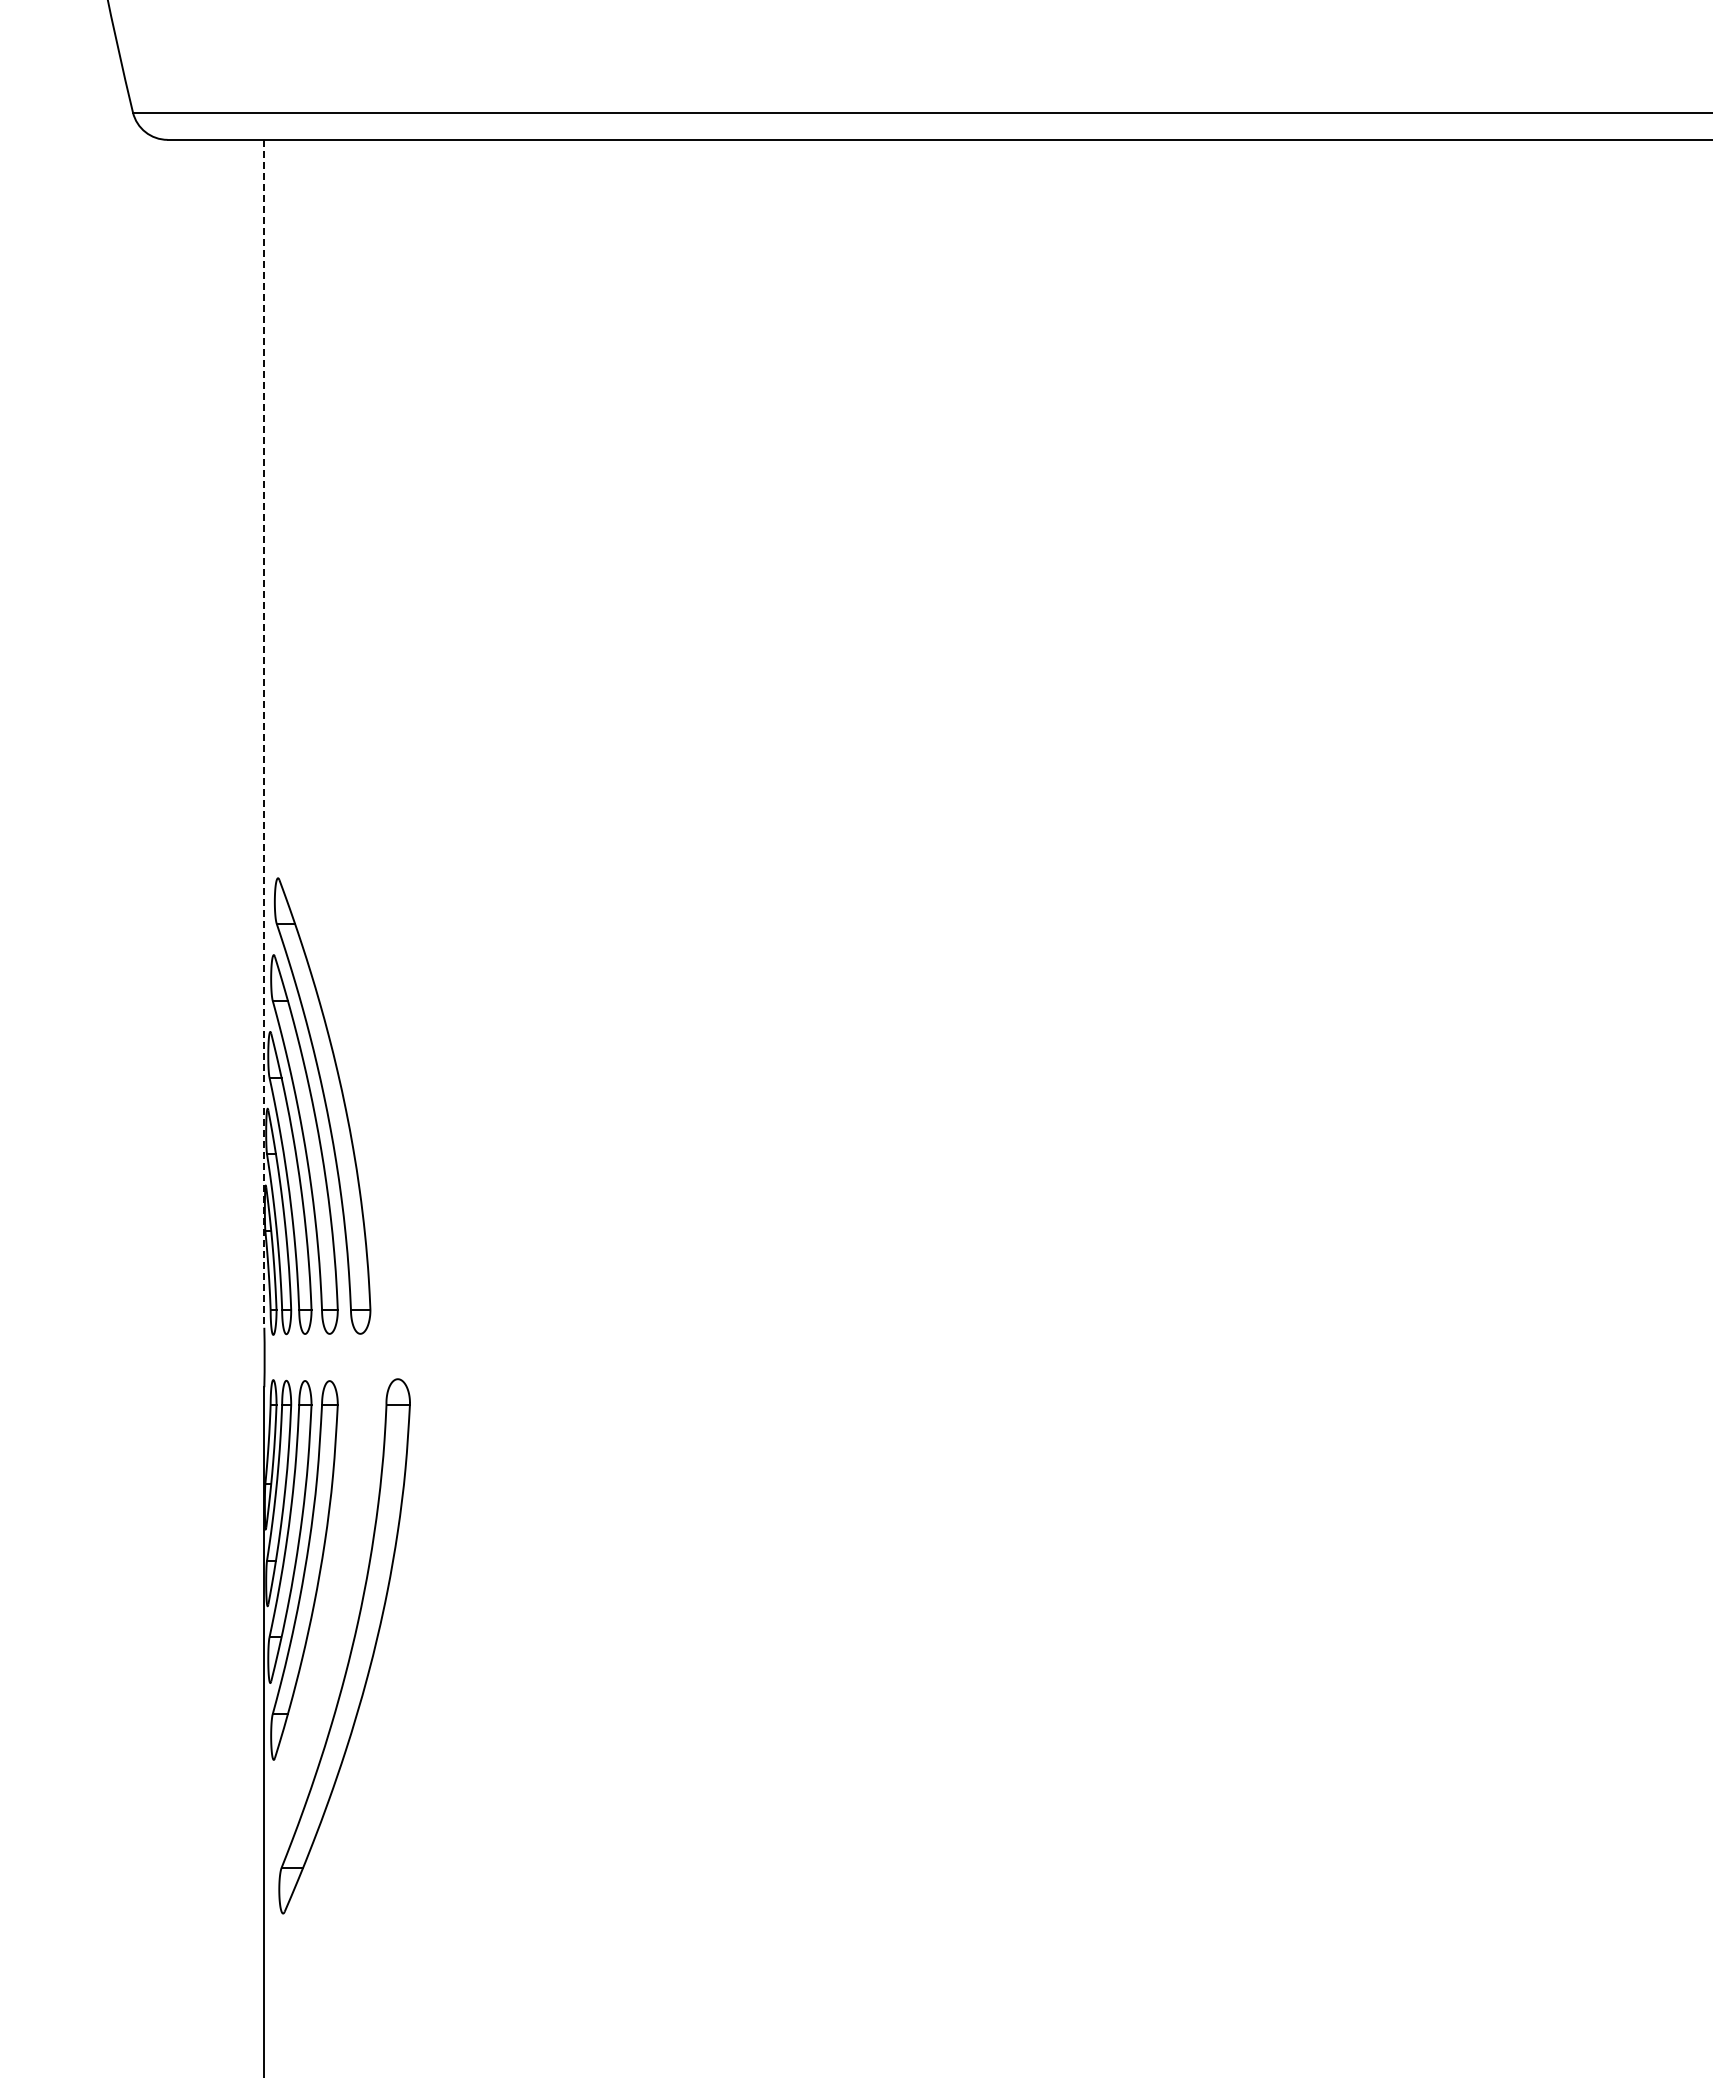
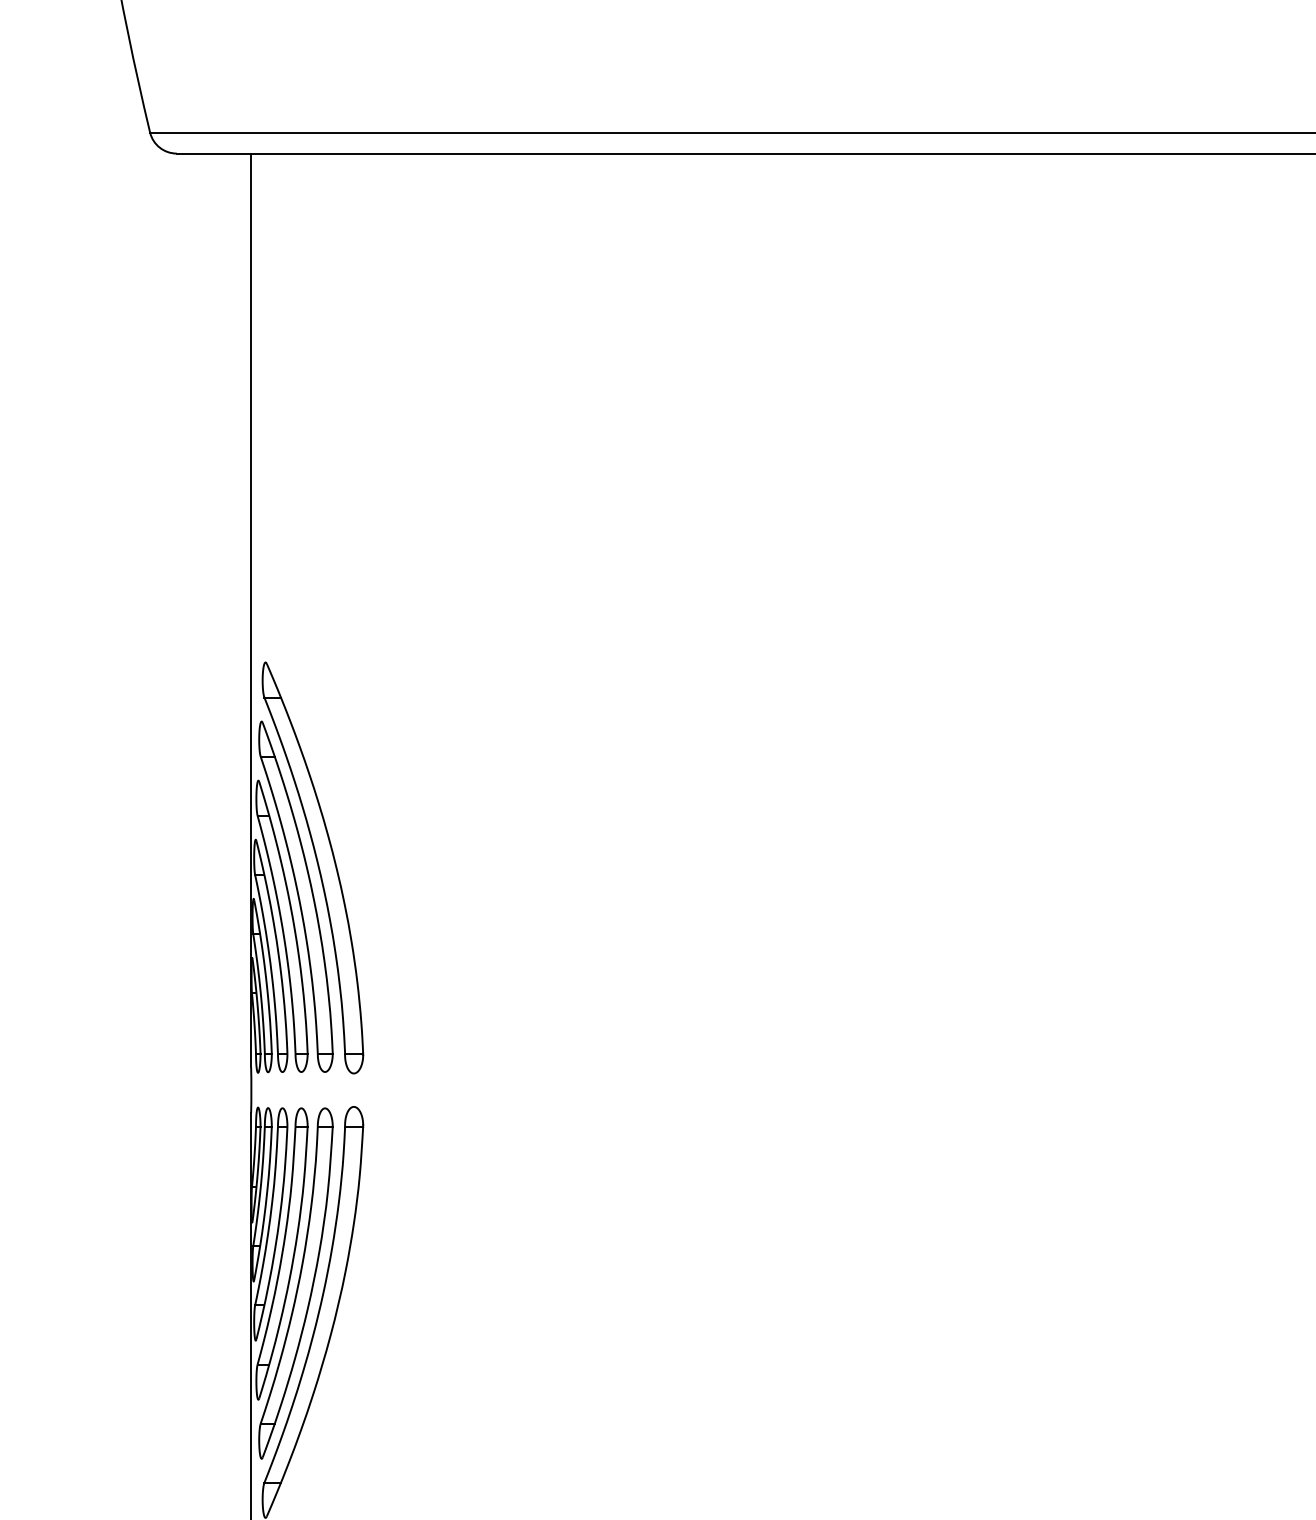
line: (264, 733) -> (251, 610), dashed -> solid
part: (350, 1065) -> (317, 865), added
part: (322, 1608) -> (295, 1283), added

